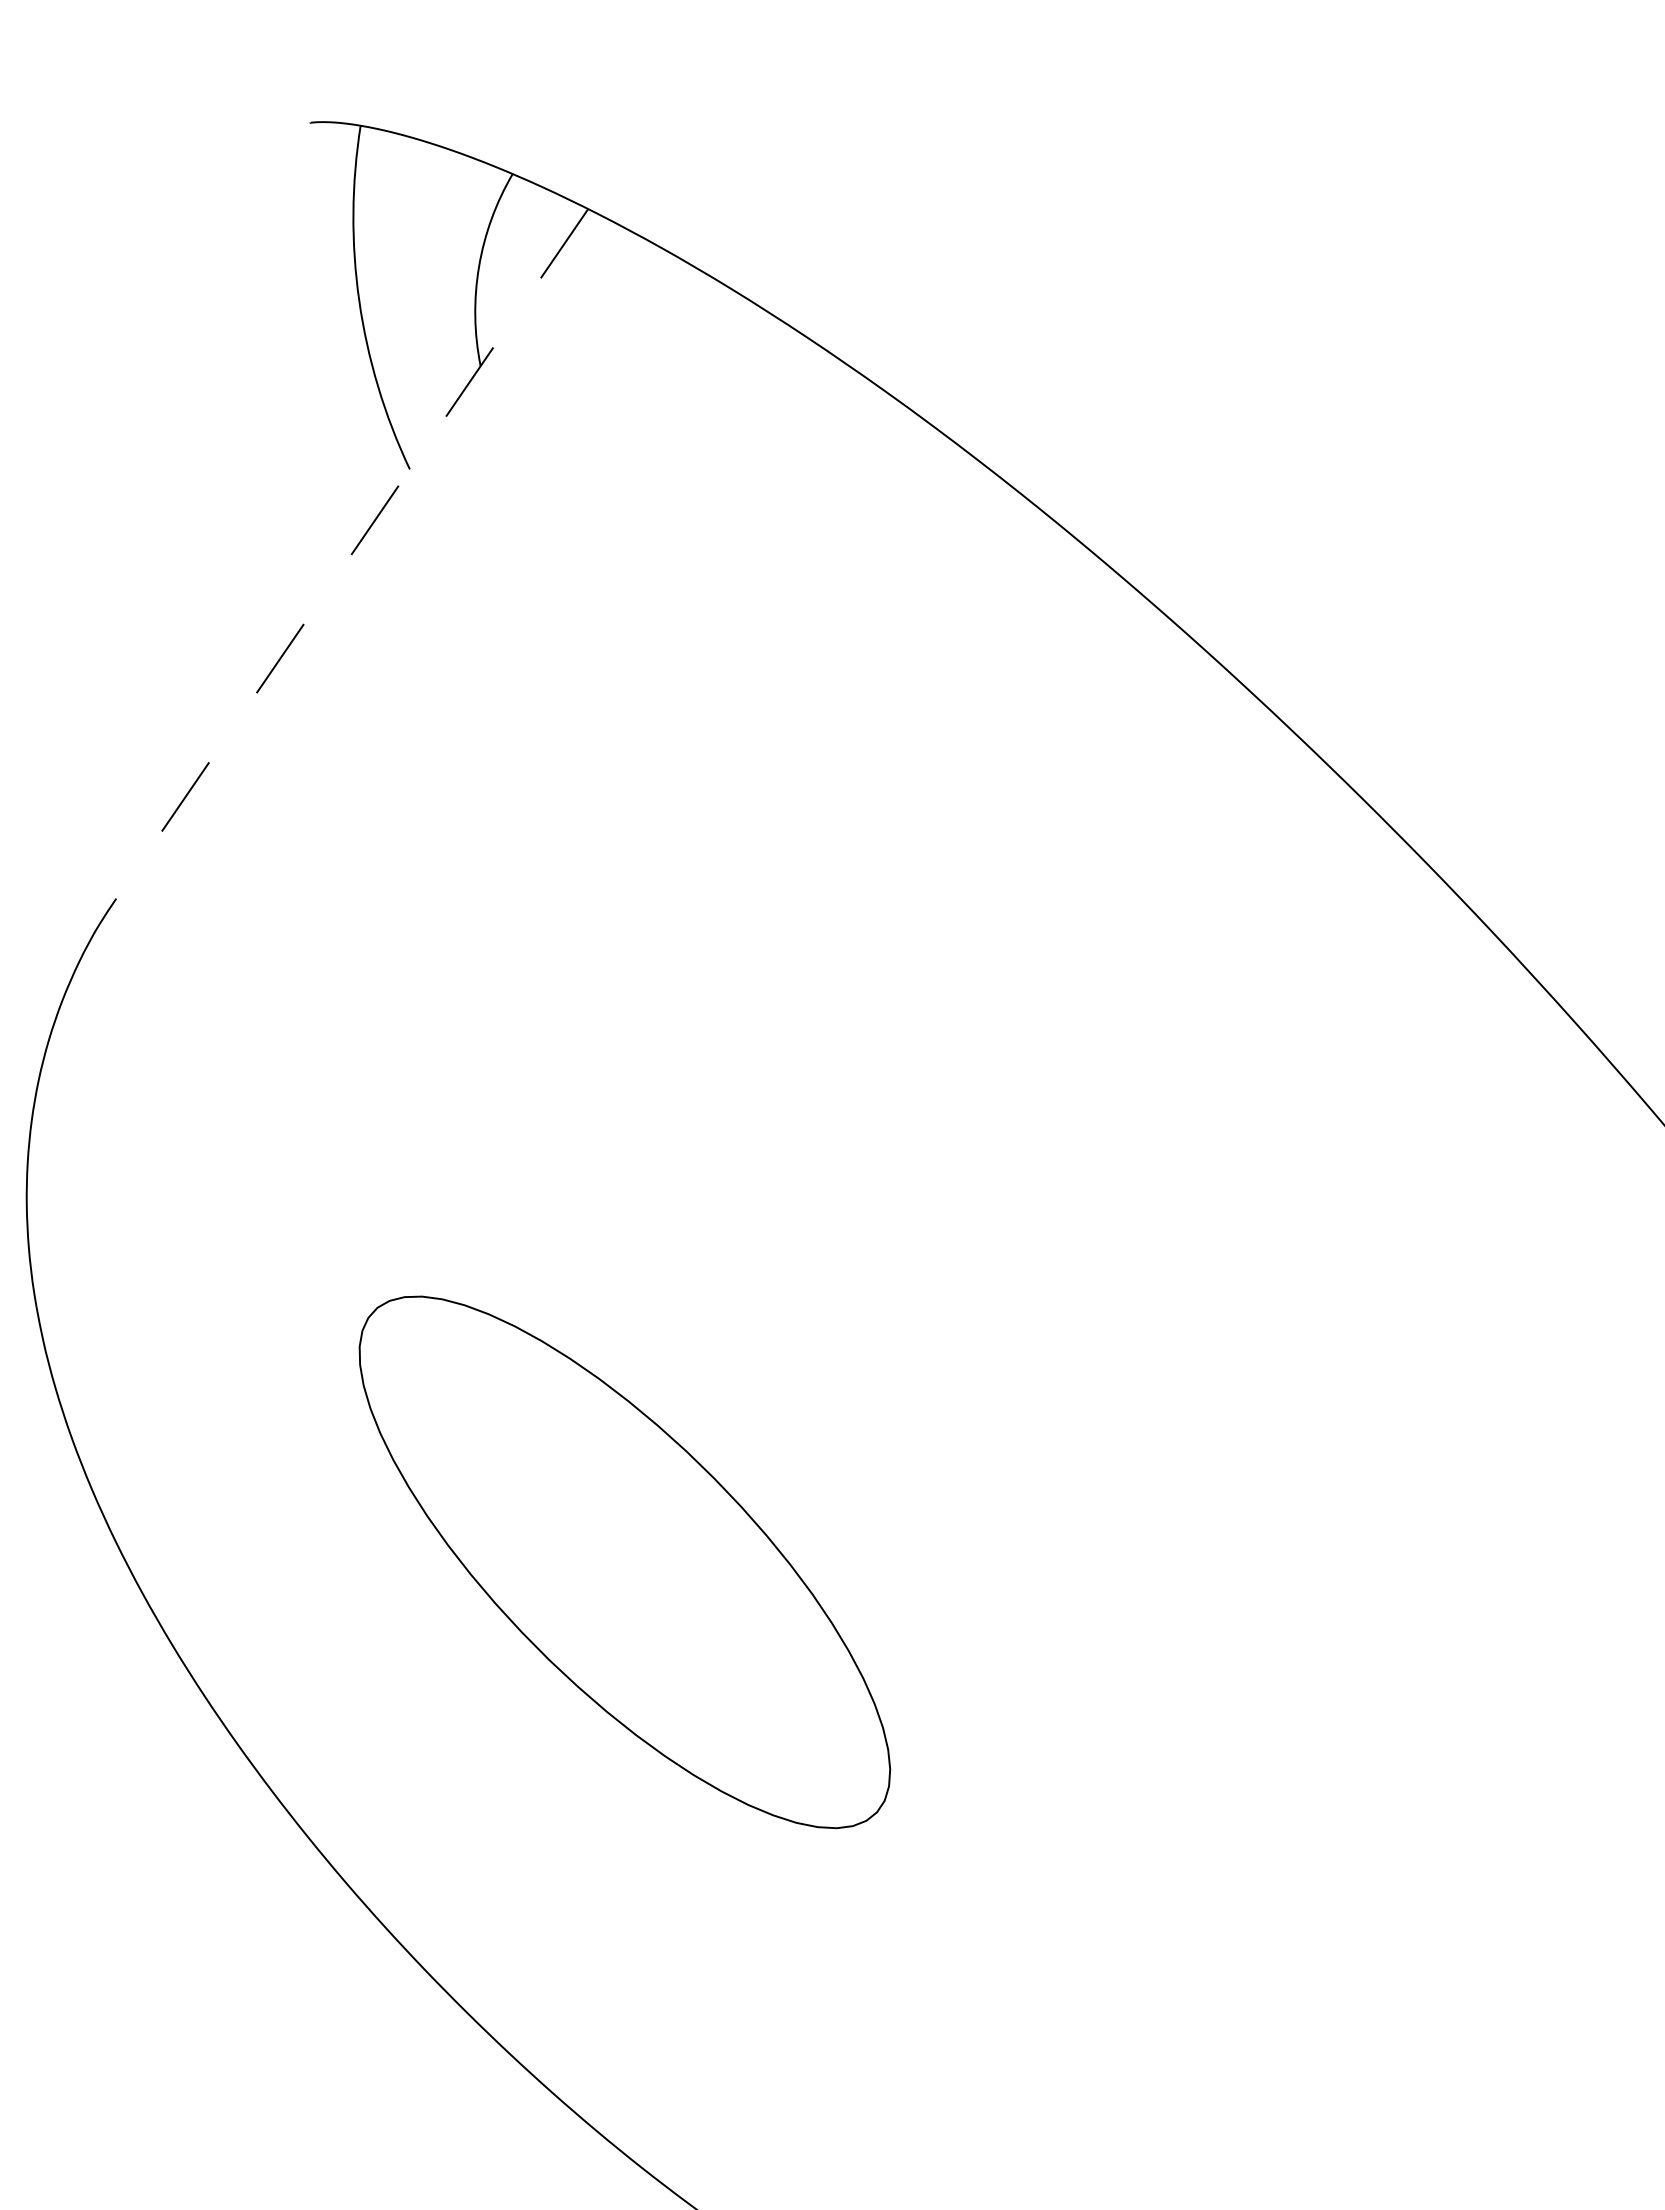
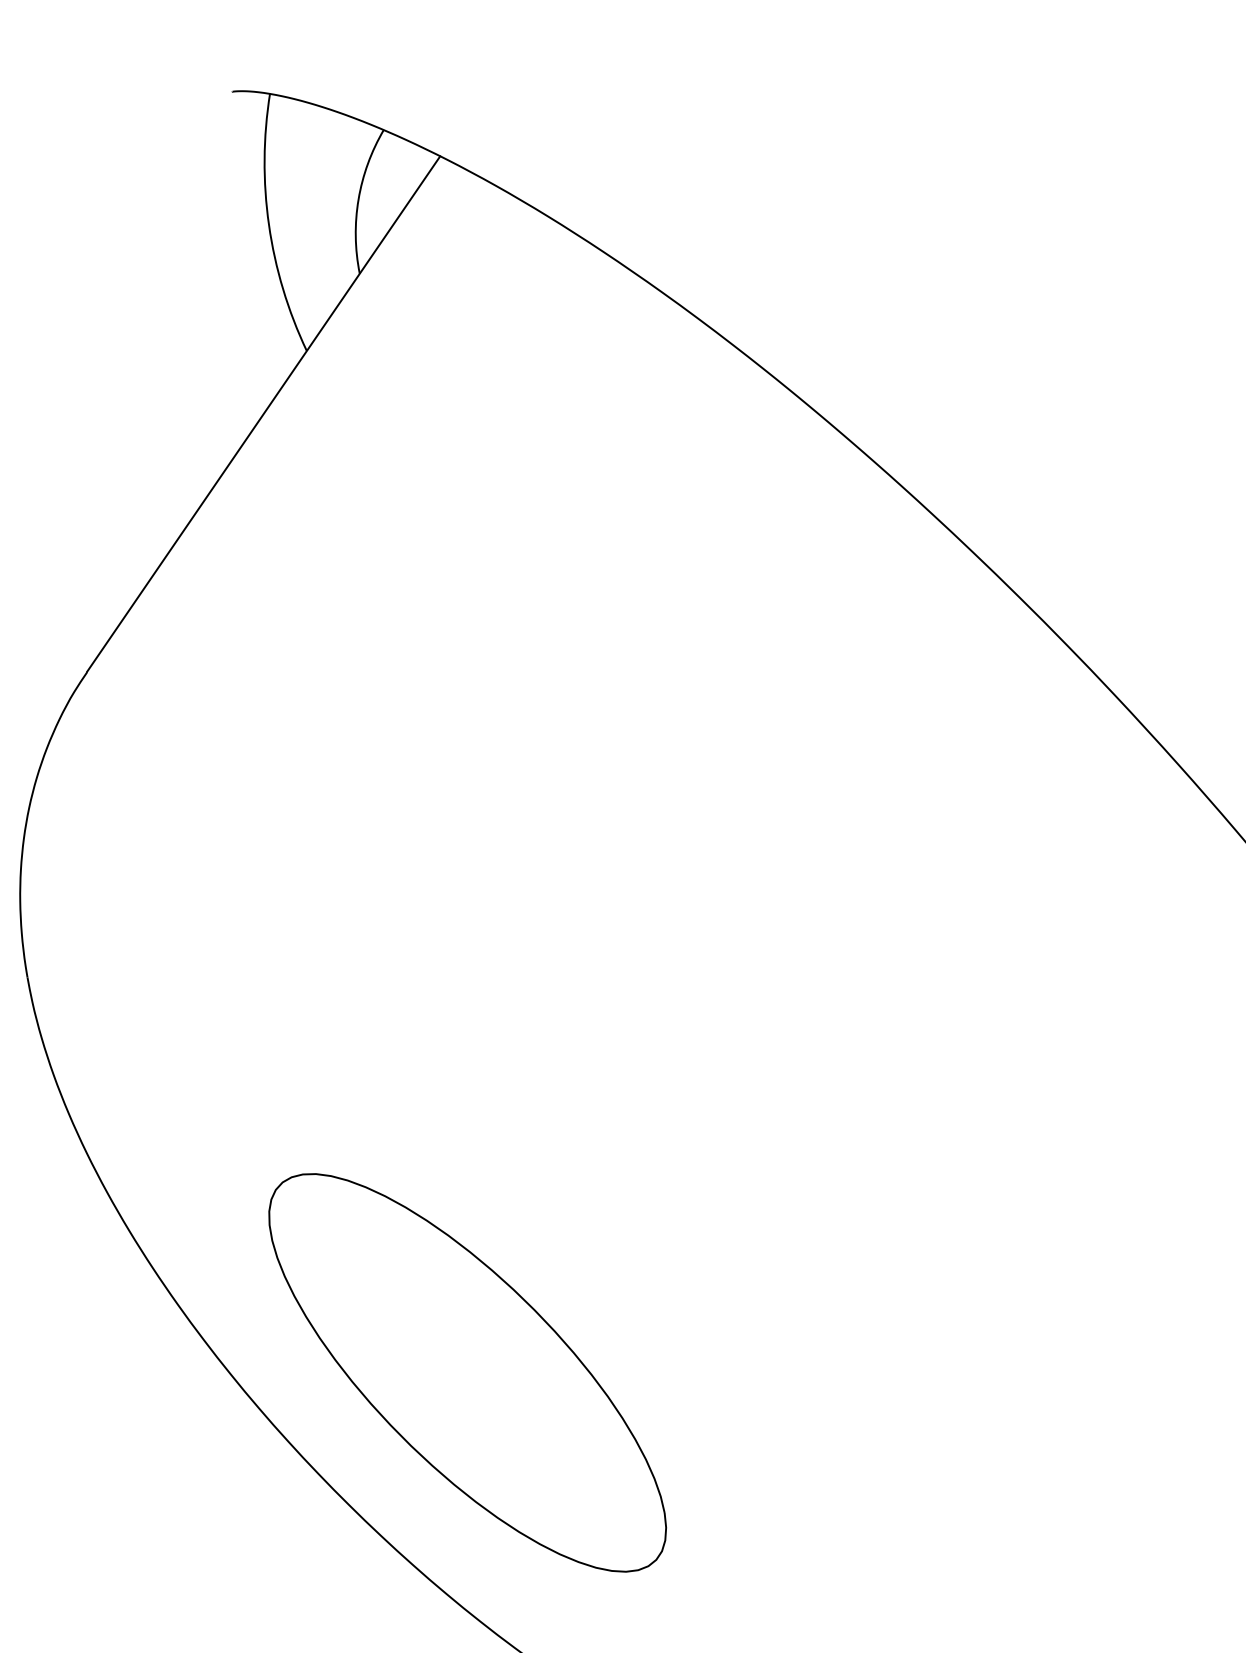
line: (351, 553) -> (263, 413), dashed -> solid
part: (624, 1562) -> (467, 1372), moved

